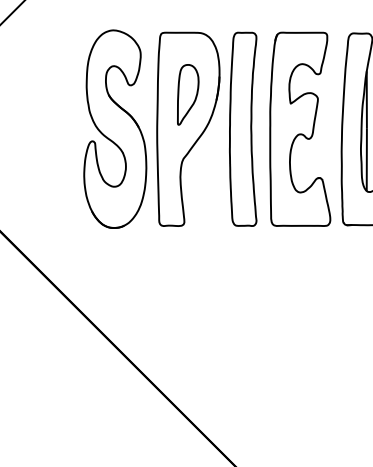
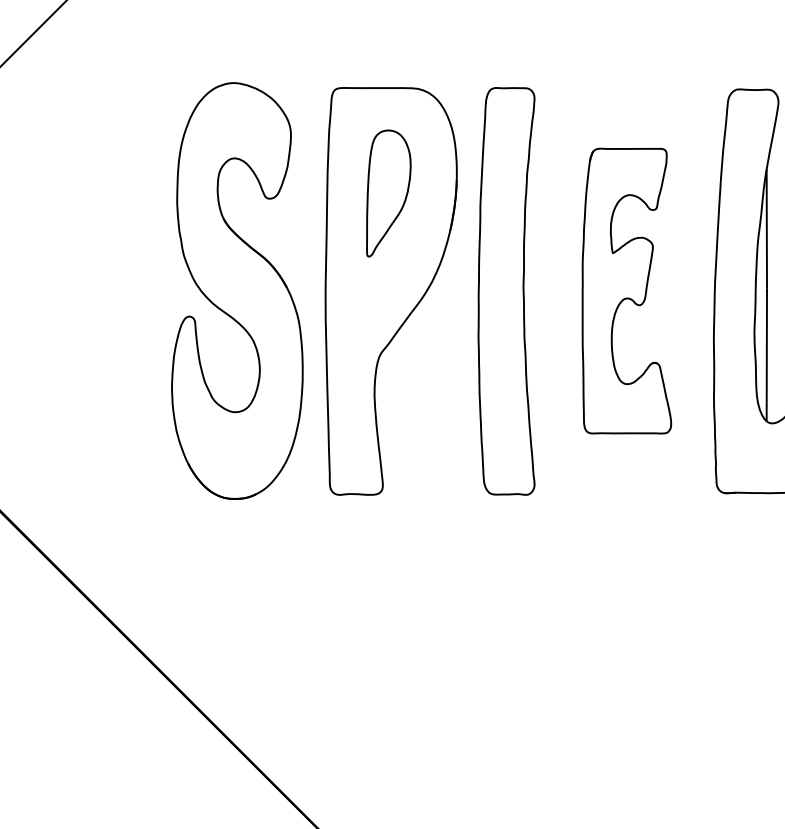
part: (188, 94) -> (389, 192), moved
part: (300, 128) -> (627, 289), size x0.7

